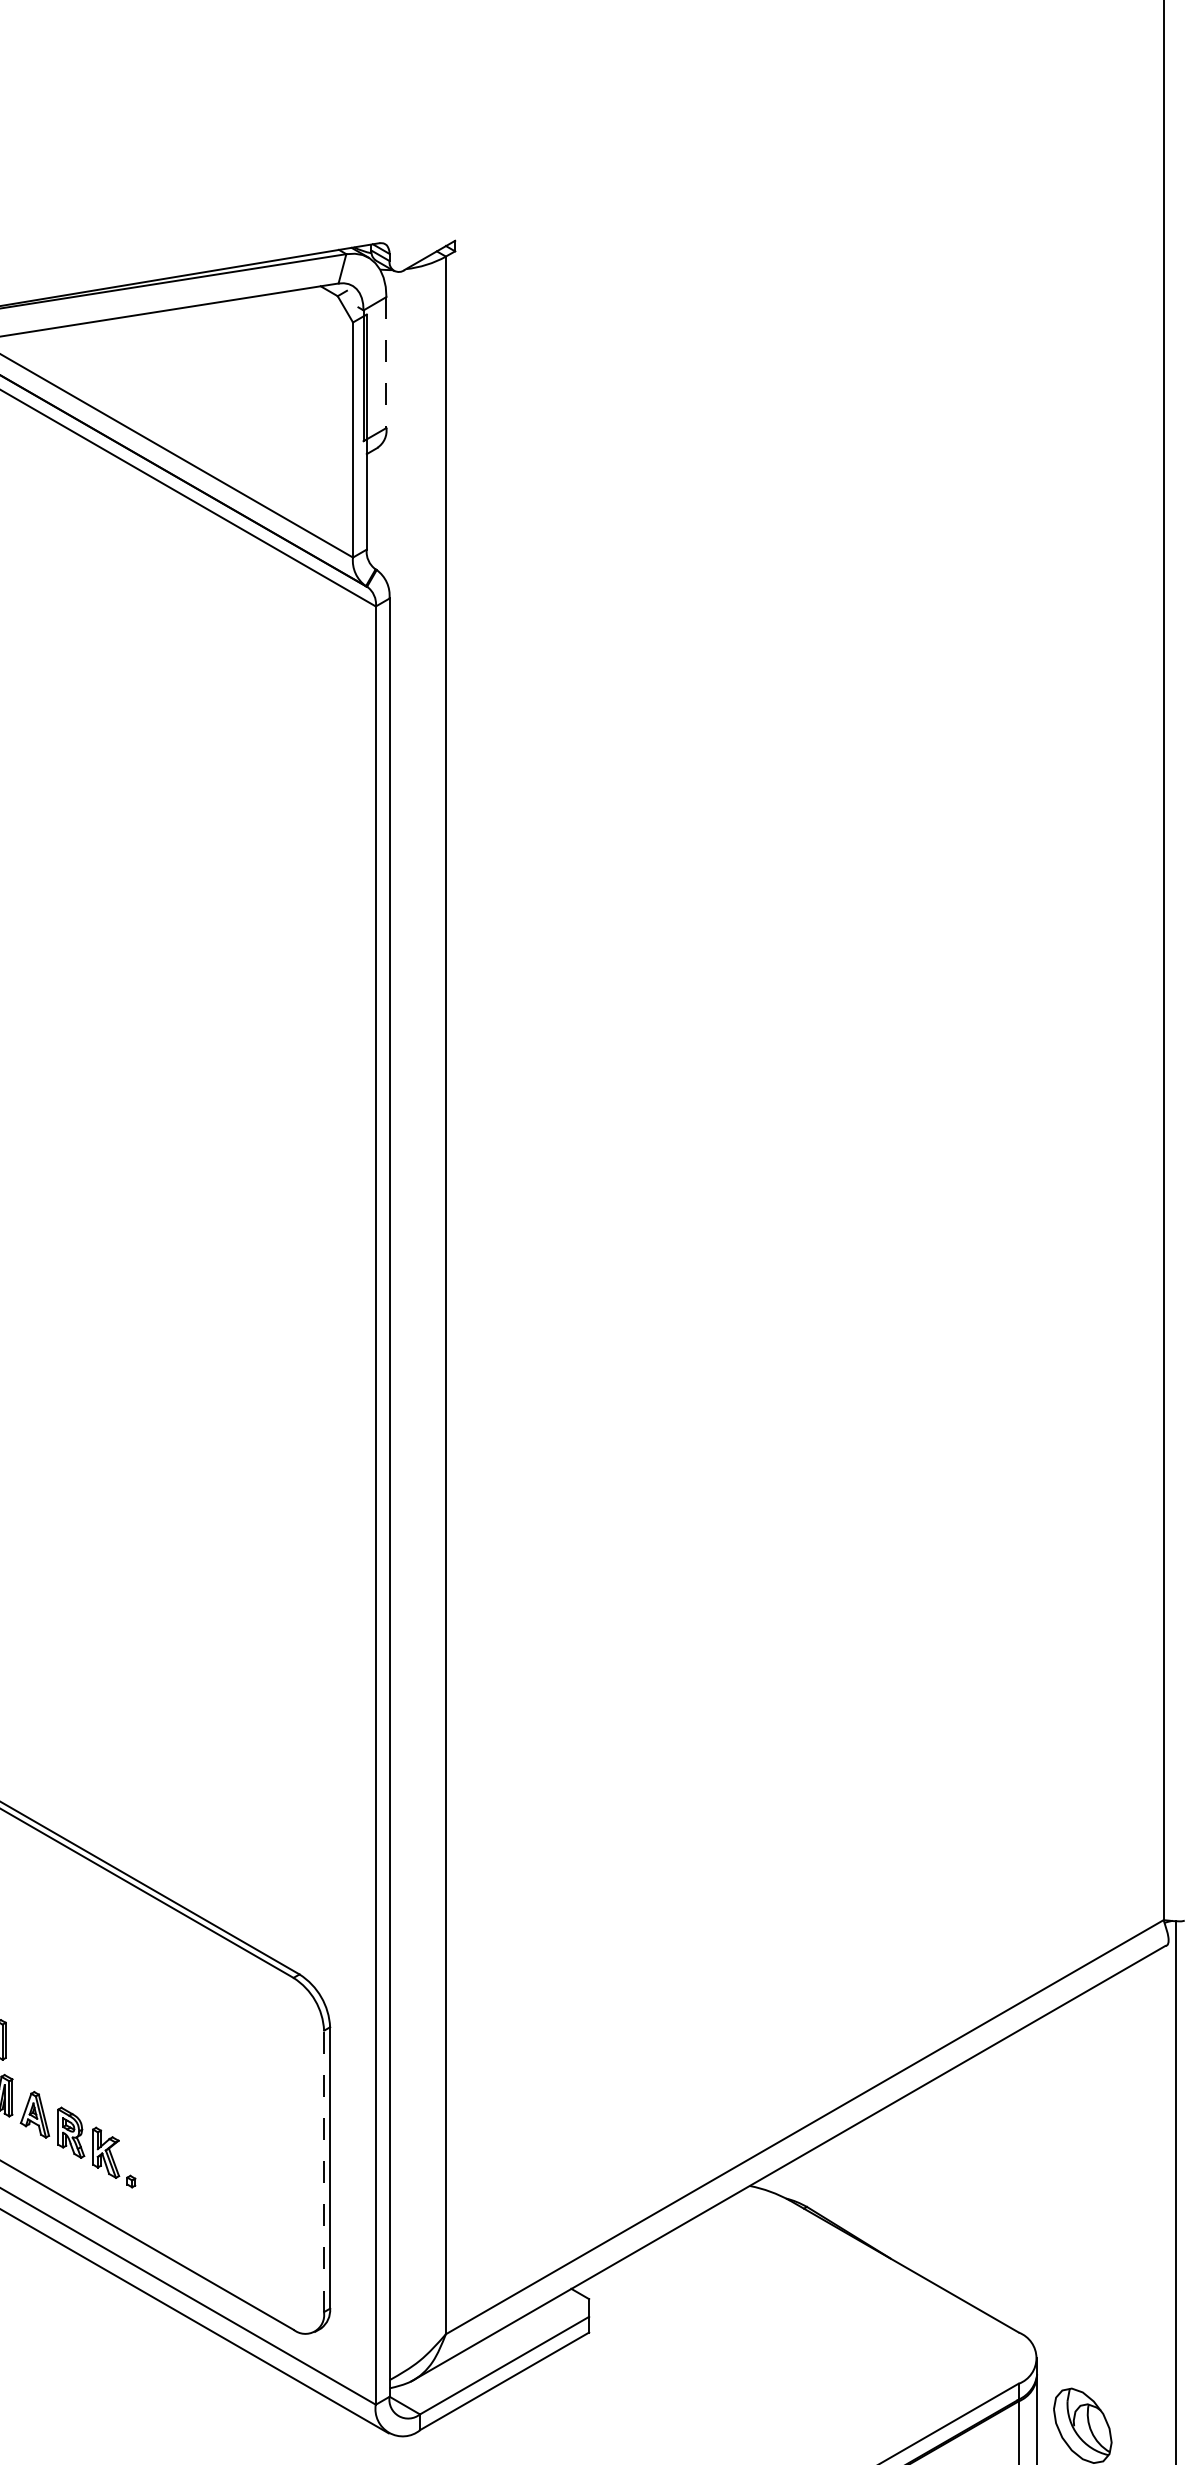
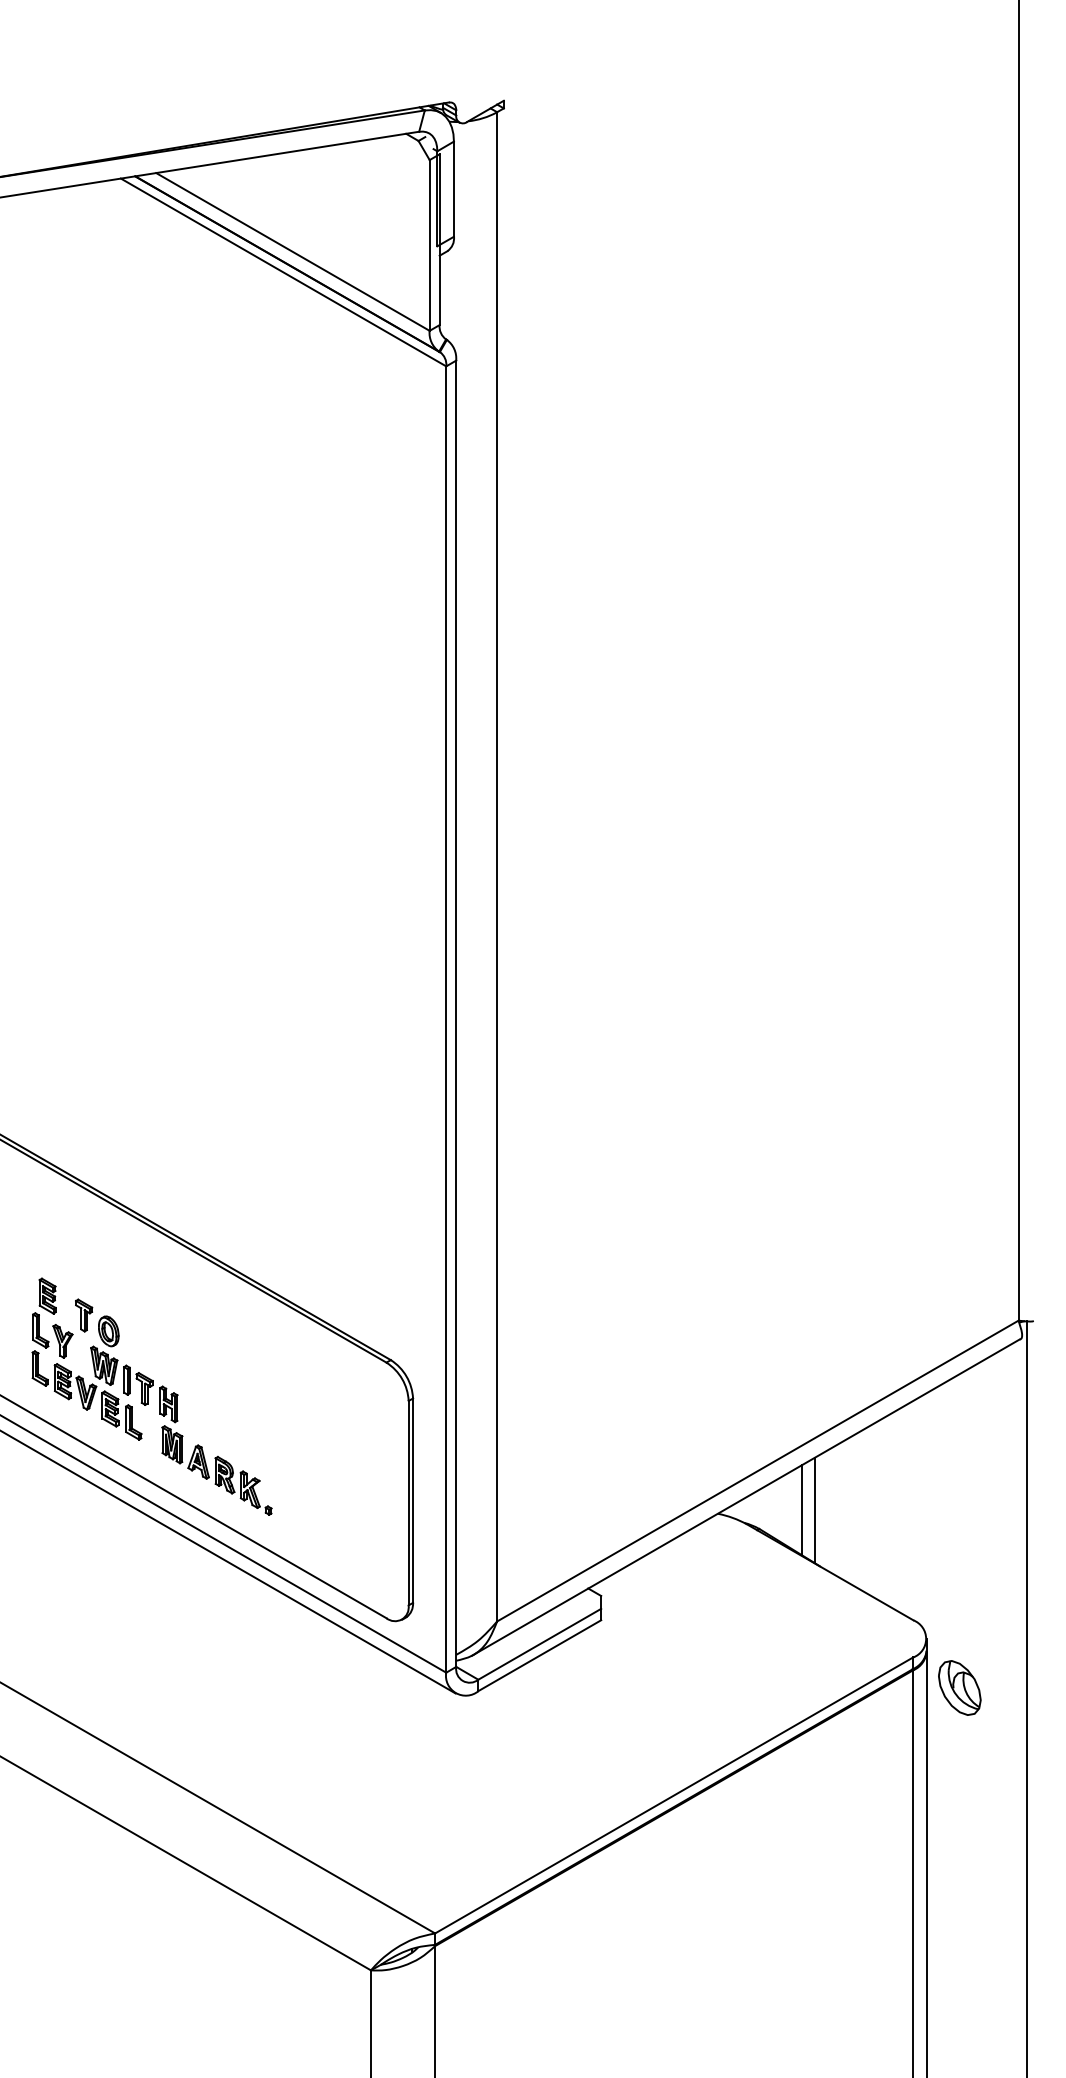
line: (385, 362) -> (453, 189), dashed -> solid
line: (323, 2170) -> (408, 1502), dashed -> solid
line: (864, 2180) -> (801, 1509), added
line: (882, 2181) -> (814, 1510), added

